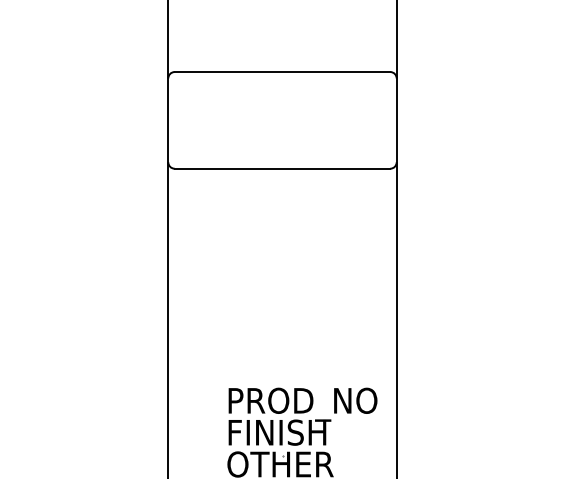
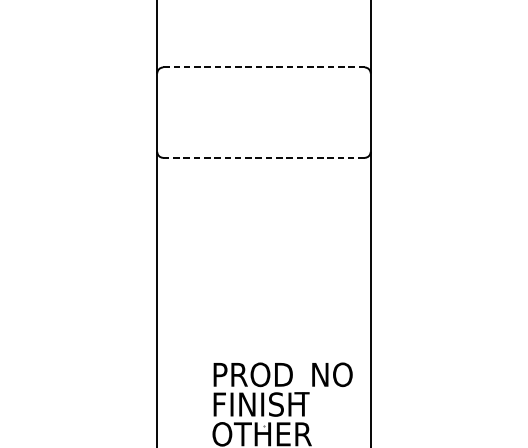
line: (282, 72) -> (264, 67), solid -> dashed
line: (282, 168) -> (264, 157), solid -> dashed

